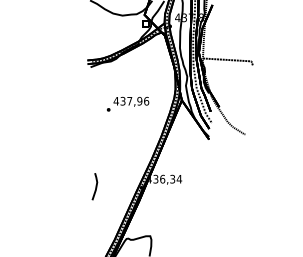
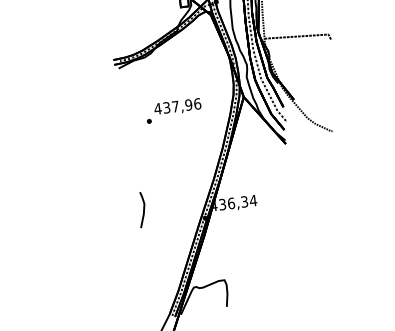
line: (95, 186) -> (142, 209), moved

